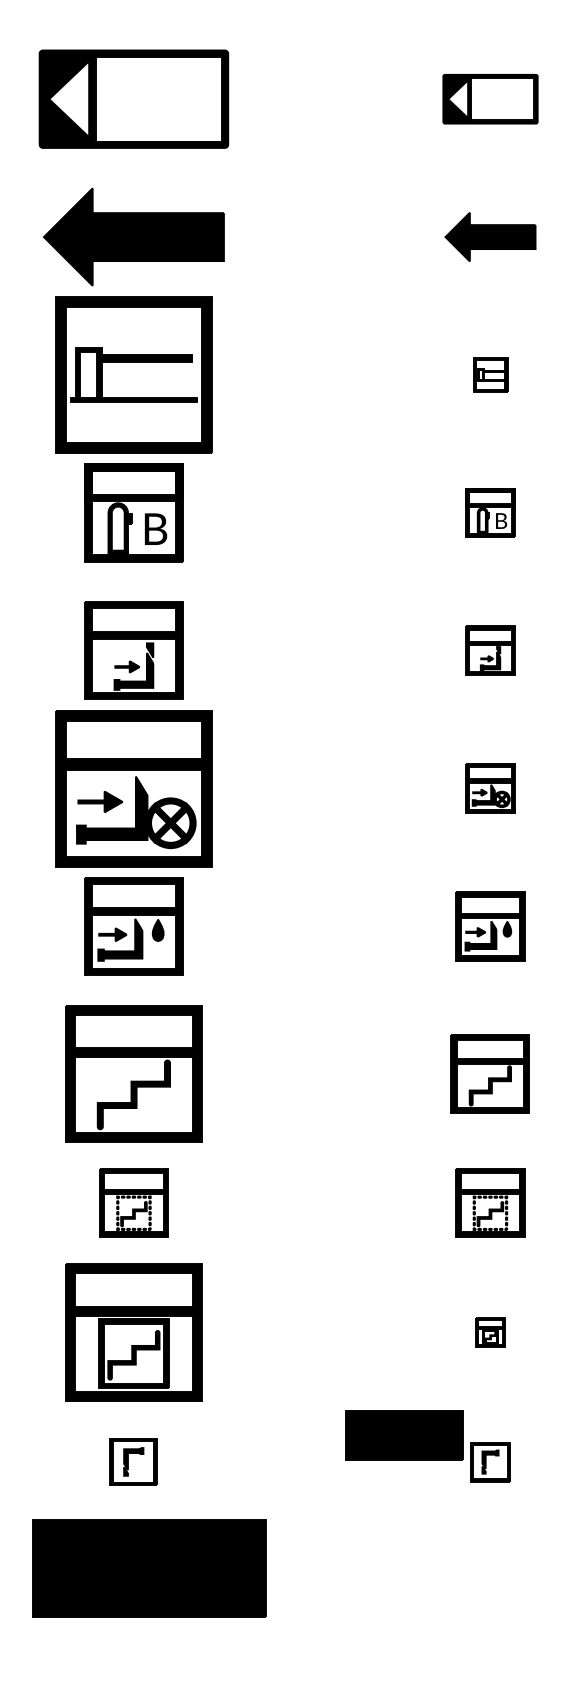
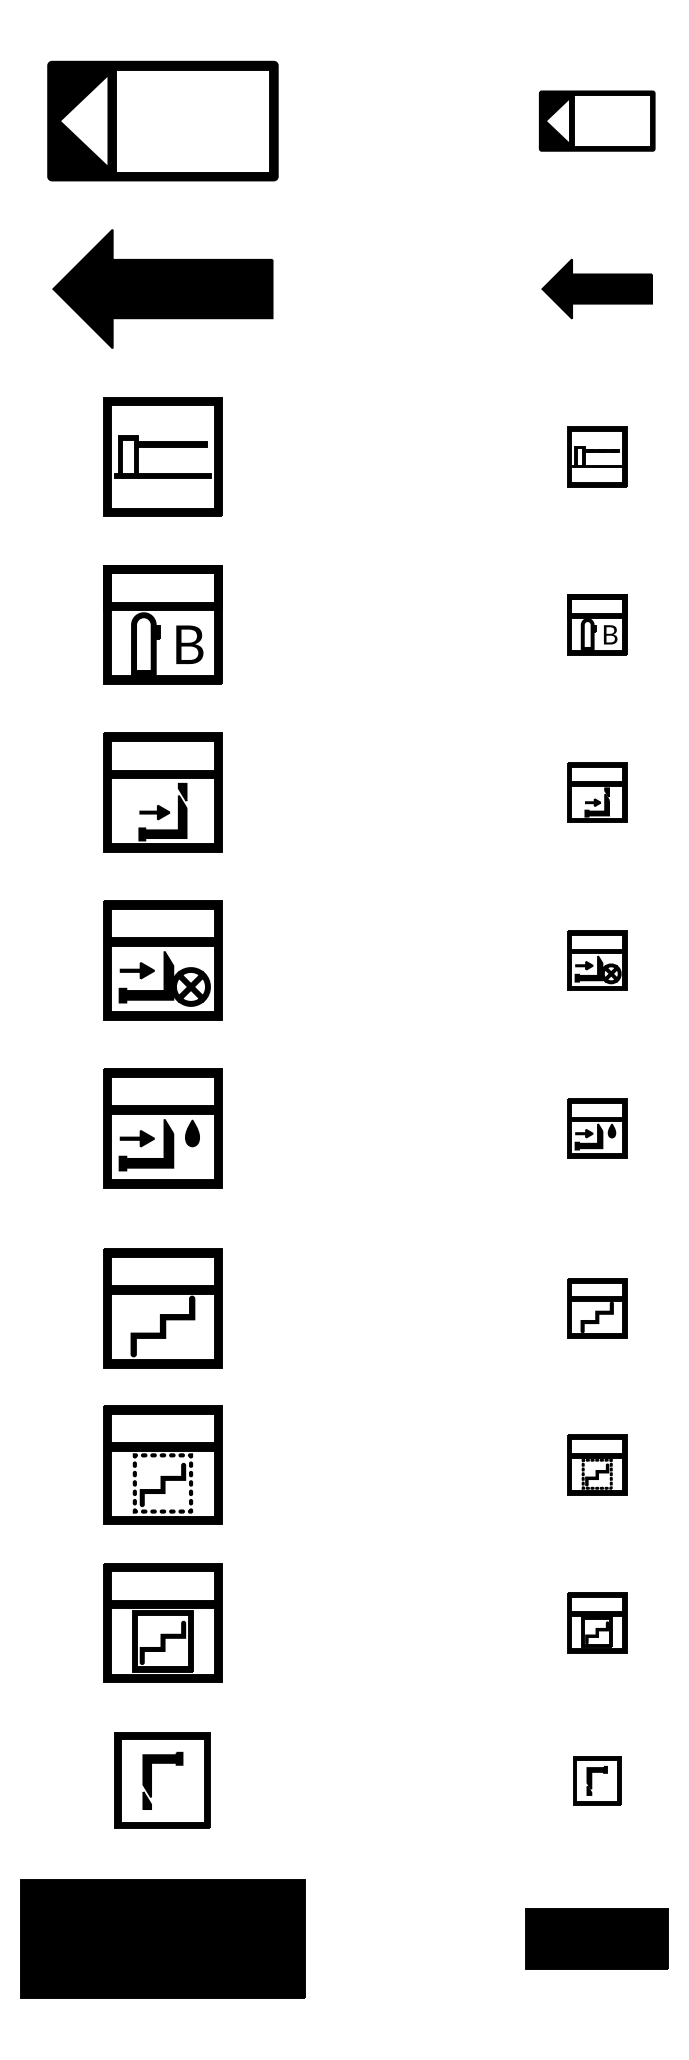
part: (133, 374) -> (162, 456), size x0.62
part: (490, 374) -> (597, 456), size x1.43
part: (133, 788) -> (162, 960), size x0.62
part: (490, 926) -> (597, 1128), size x0.71
part: (133, 1074) -> (162, 1308), size x0.71
part: (490, 1074) -> (597, 1308), size x0.62
part: (133, 1202) -> (162, 1464), size x1.43
part: (490, 1202) -> (597, 1464), size x0.71
part: (133, 1332) -> (162, 1622), size x0.71
part: (490, 1332) -> (597, 1622), size x1.67
part: (403, 1435) -> (596, 1938), moved
part: (133, 1461) -> (162, 1780), size x1.67
part: (149, 1568) -> (162, 1938), moved

